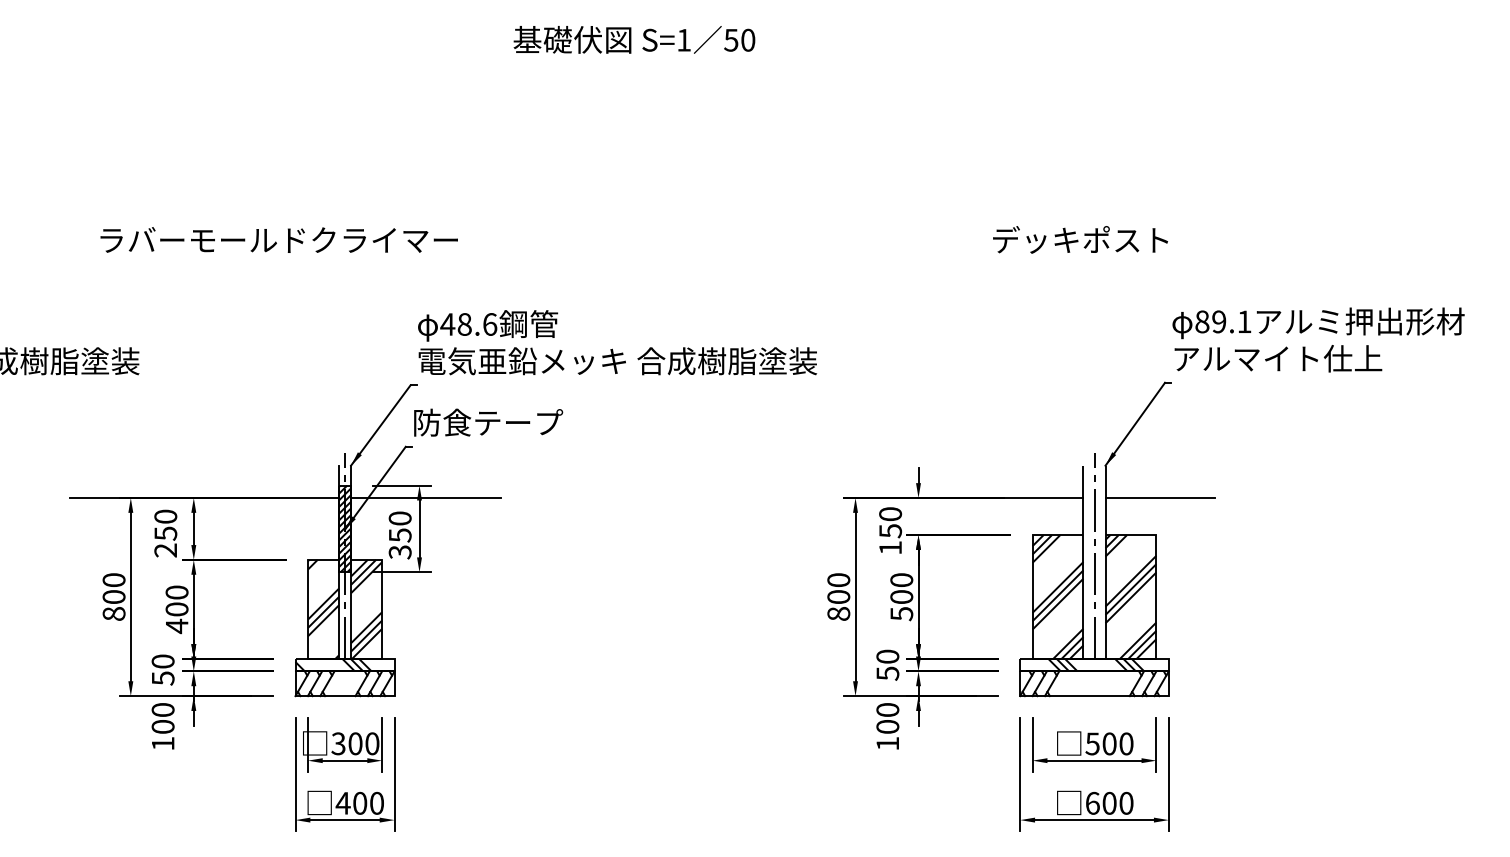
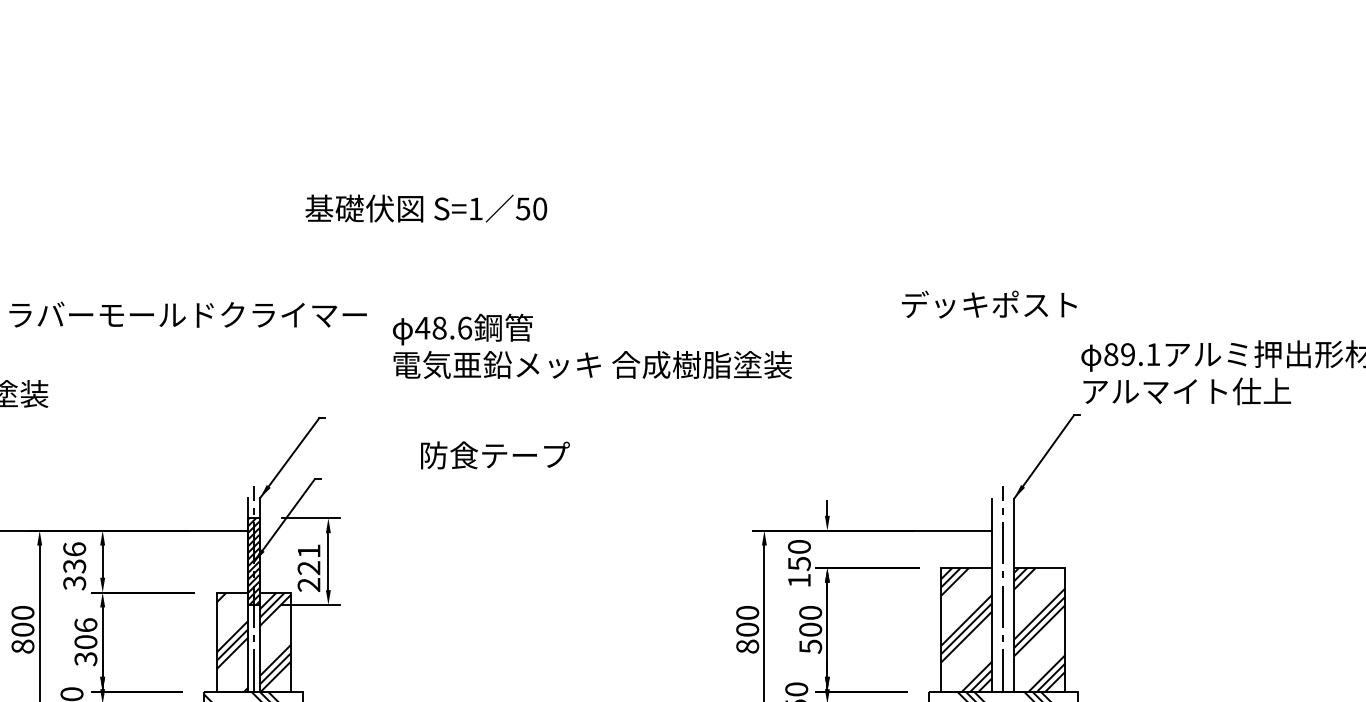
text: (634, 39) -> (426, 208), moved
text: (278, 239) -> (187, 314), moved
text: (1080, 239) -> (989, 304), moved
text: (617, 342) -> (592, 346), moved
text: (488, 422) -> (495, 455), moved
line: (426, 498) -> (335, 531), removed
line: (1160, 498) -> (1069, 531), removed
text: (165, 533) -> (74, 566), 250 -> 336
text: (399, 535) -> (308, 568), 350 -> 221
text: (176, 609) -> (85, 642), 400 -> 306

